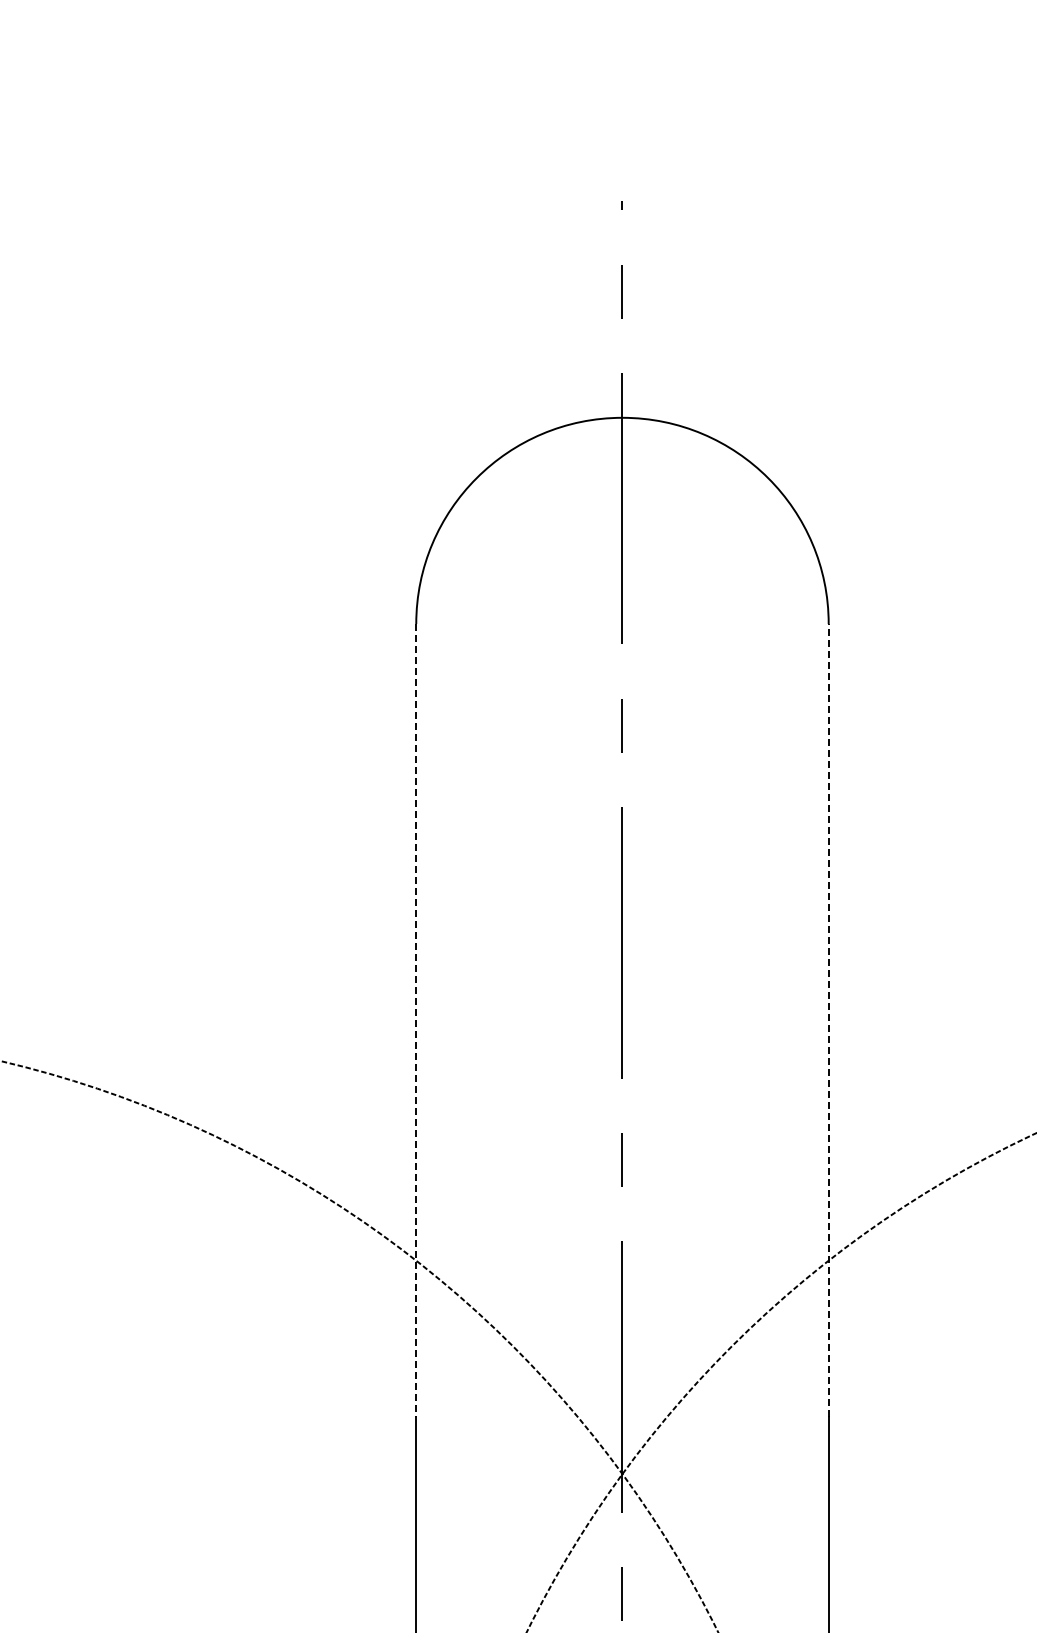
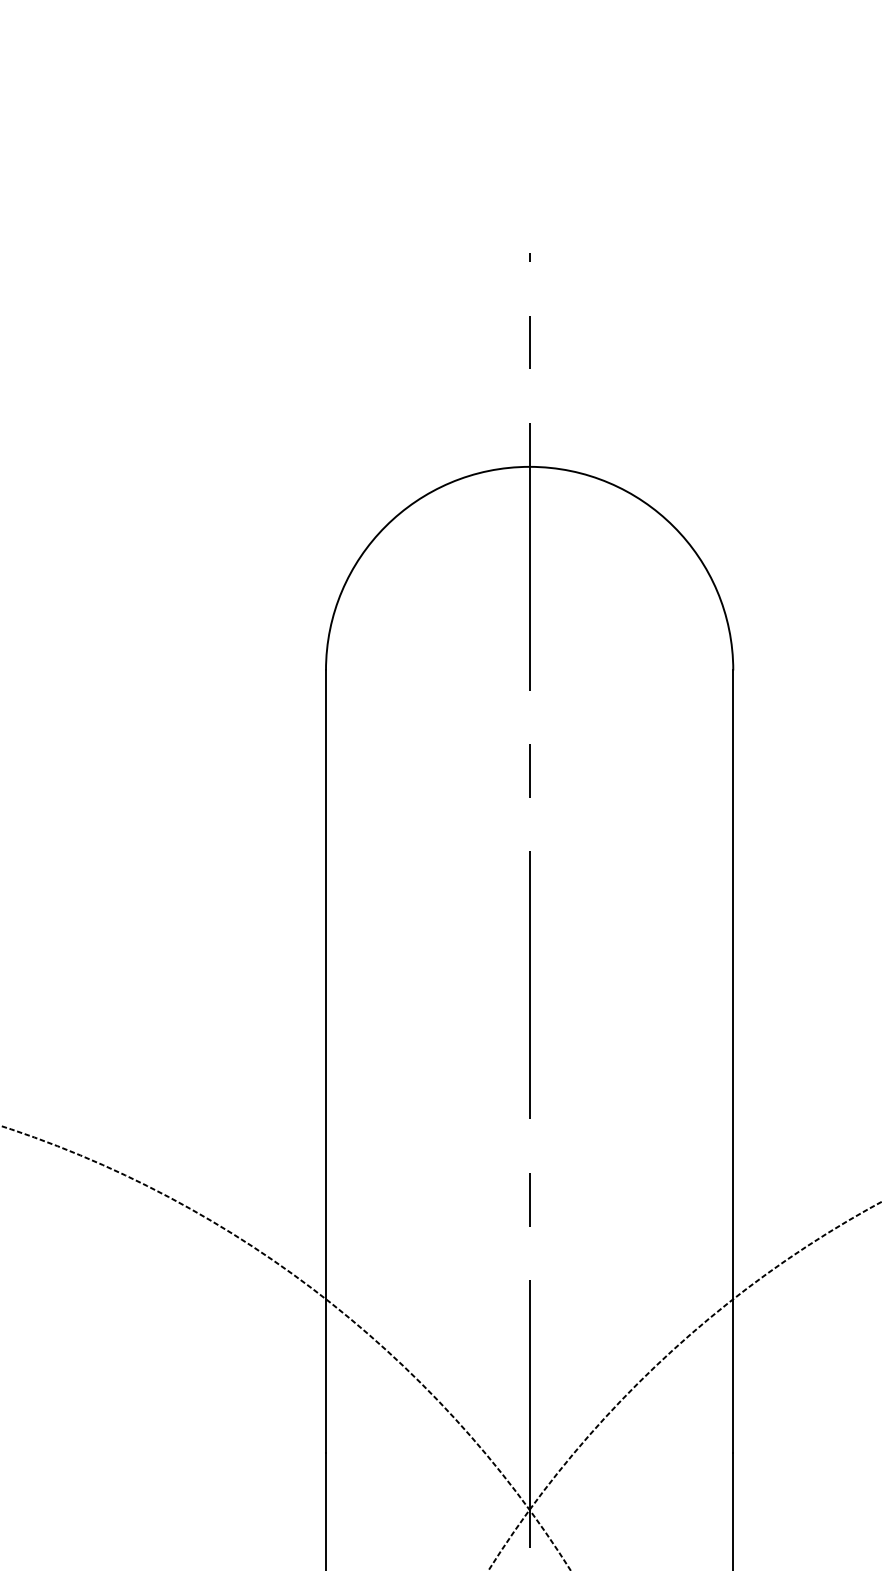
line: (828, 1019) -> (733, 1061), dashed -> solid
line: (416, 1020) -> (326, 1062), dashed -> solid

